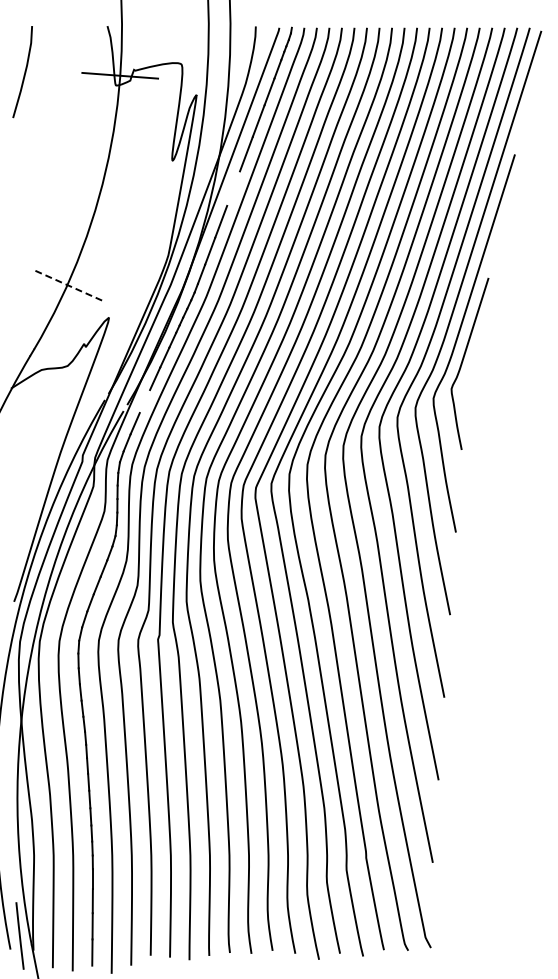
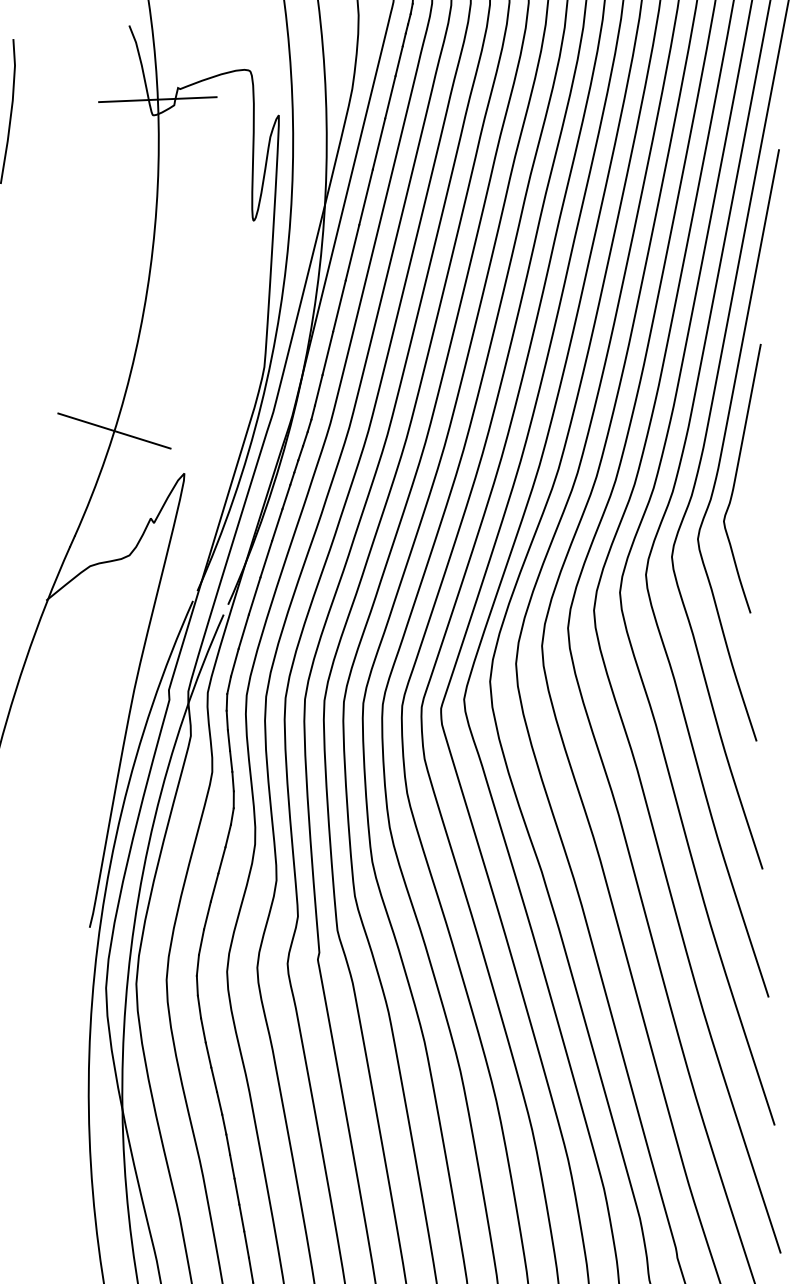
line: (233, 188) -> (352, 252), added
line: (67, 285) -> (114, 431), dashed -> solid
line: (144, 401) -> (254, 596), added

